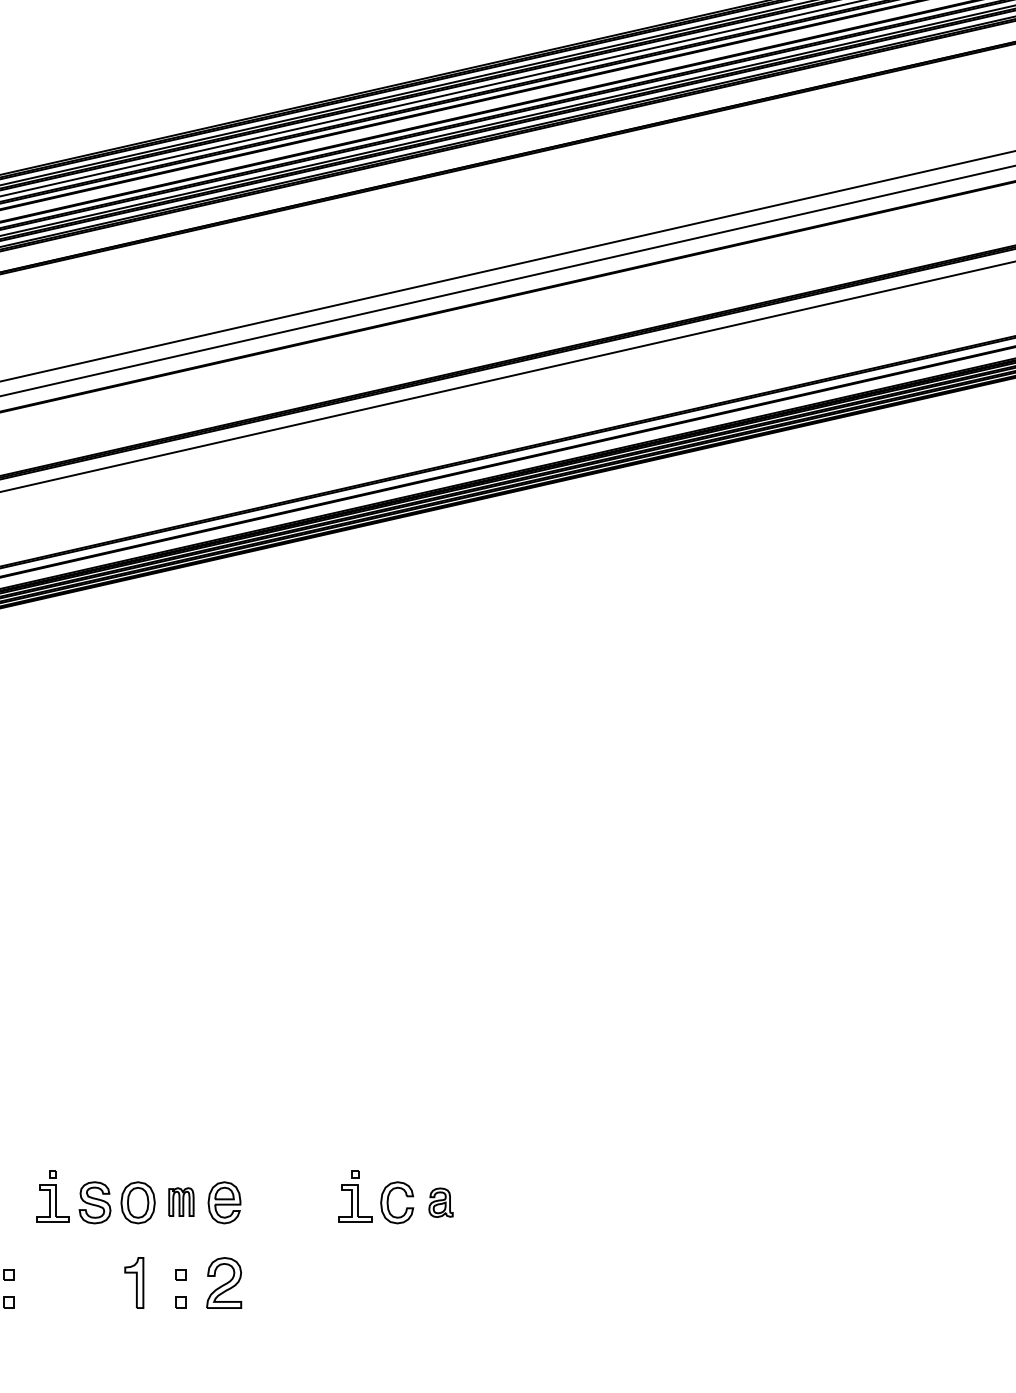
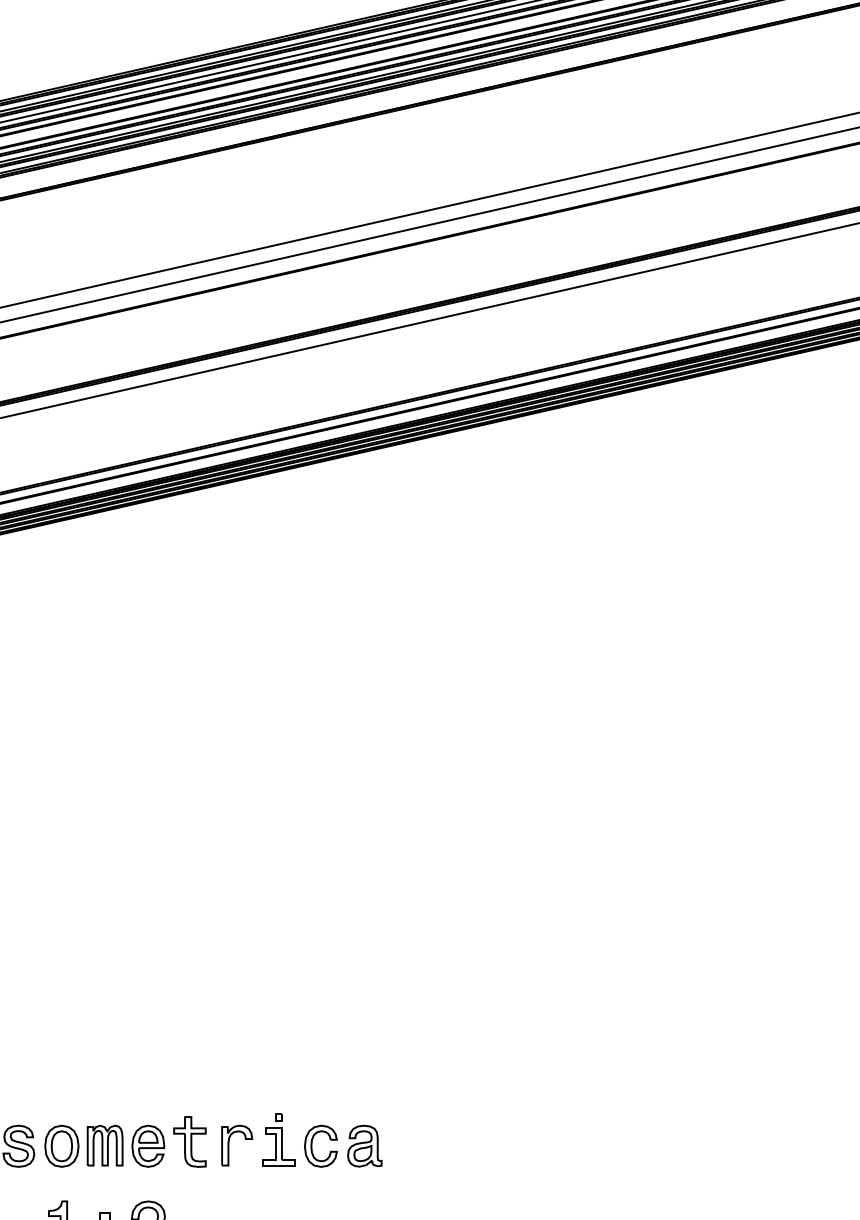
part: (265, 1198) -> (189, 1141), added
part: (181, 1201) -> (105, 1144), size x1.43
part: (305, 1201) -> (229, 1144), added
part: (440, 1202) -> (364, 1145), size x1.43

